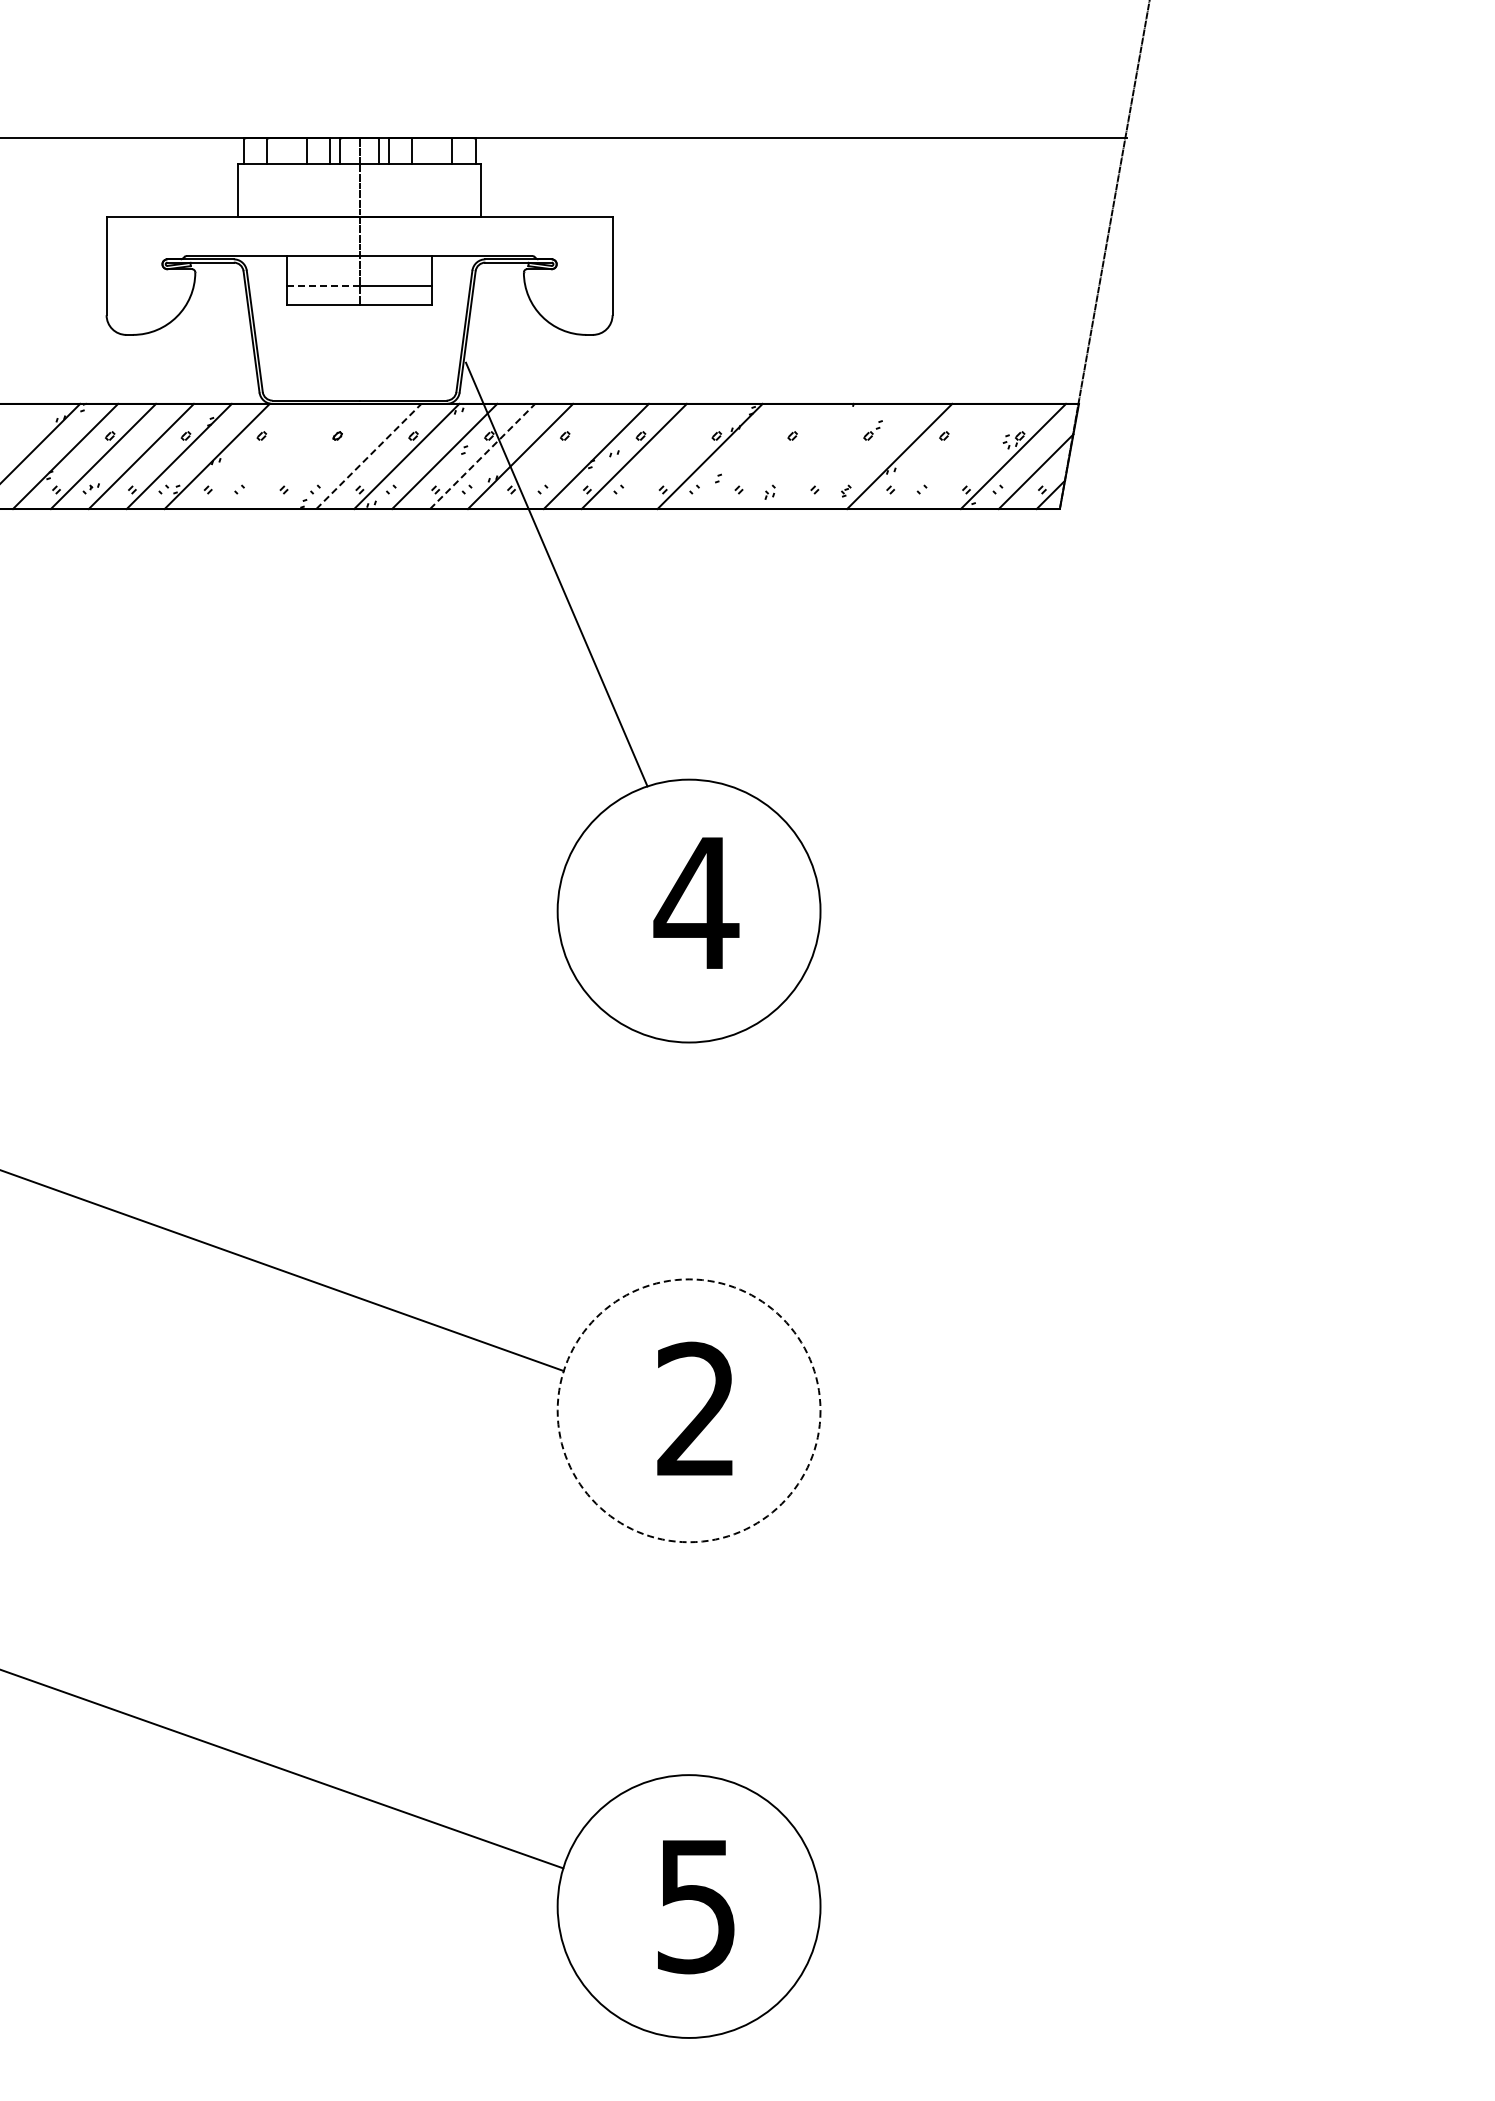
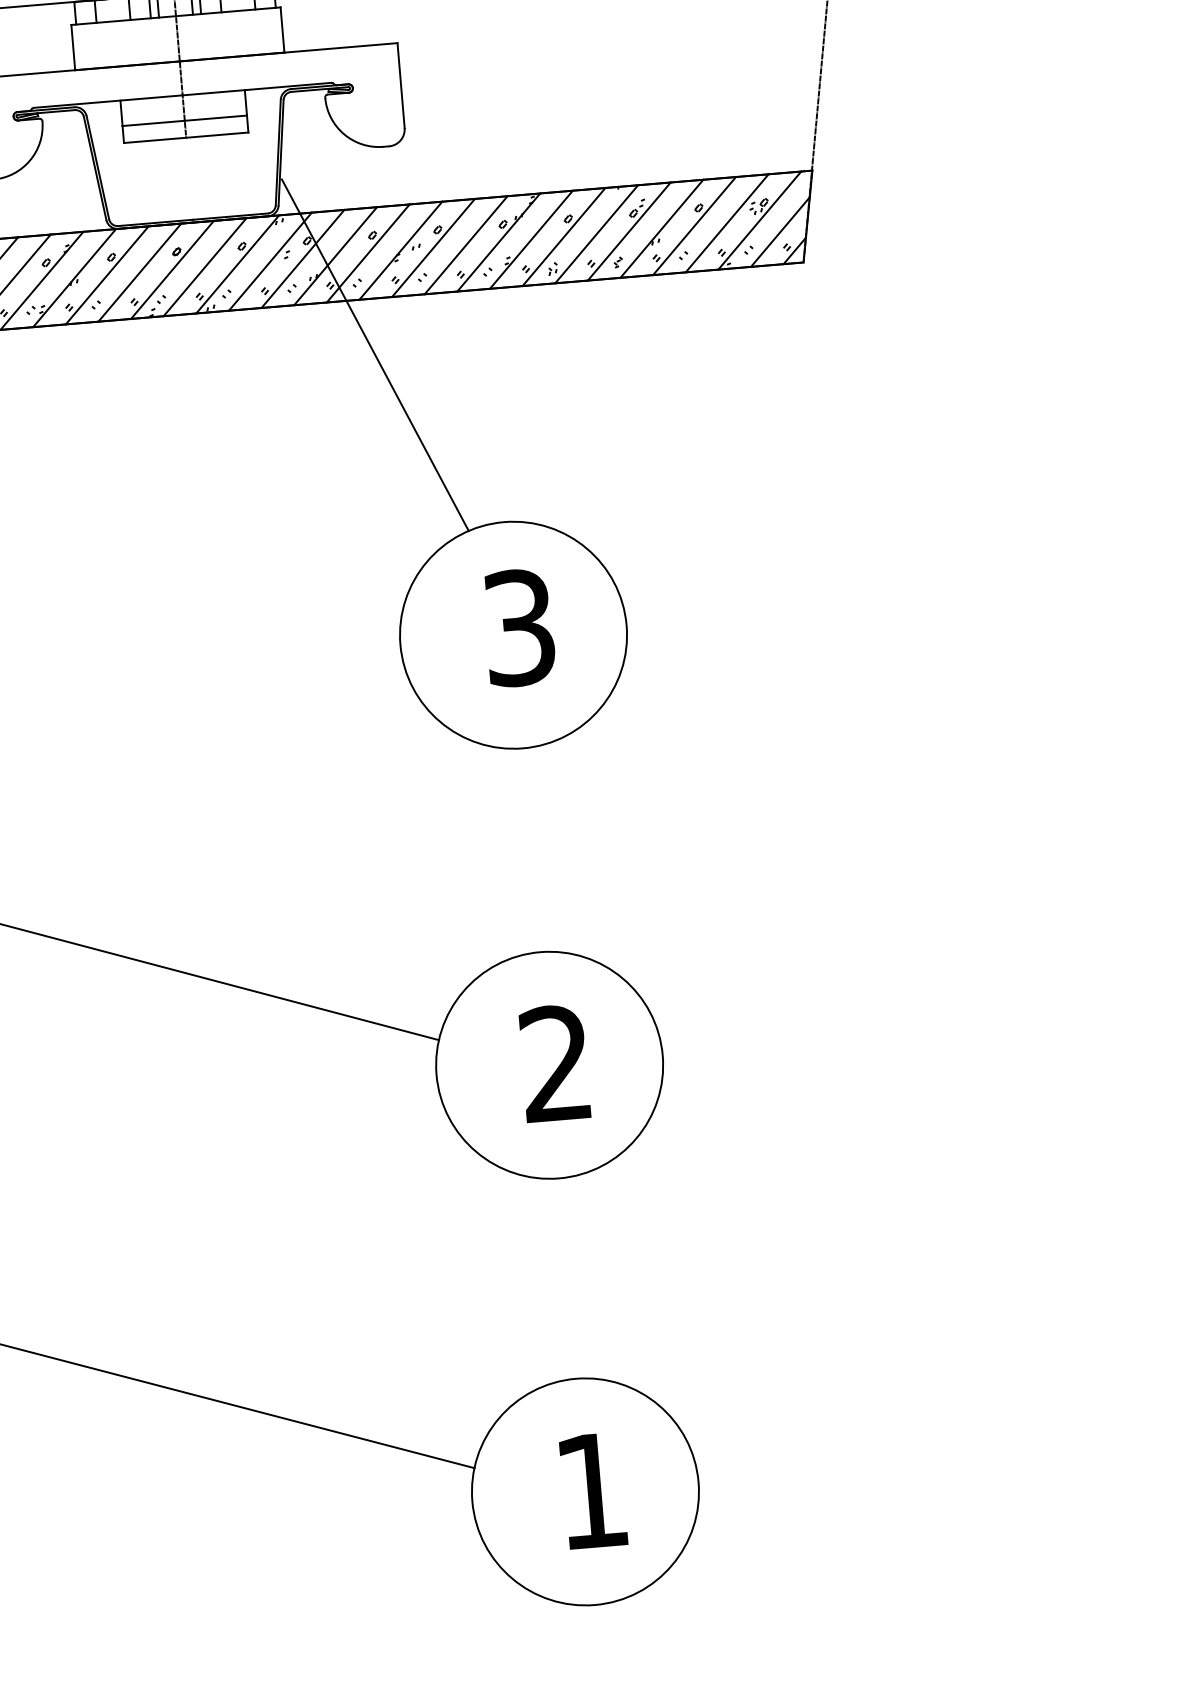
line: (323, 285) -> (153, 123), dashed -> solid
line: (254, 456) -> (106, 275), added
line: (292, 456) -> (139, 272), added
line: (330, 456) -> (172, 269), added
line: (369, 456) -> (205, 267), dashed -> solid
line: (482, 456) -> (302, 258), dashed -> solid
line: (558, 456) -> (368, 253), added
line: (671, 456) -> (465, 245), added
line: (747, 456) -> (530, 239), added
line: (785, 456) -> (563, 237), added
line: (823, 456) -> (596, 234), added
line: (861, 456) -> (629, 231), added
line: (937, 456) -> (694, 226), added
line: (975, 456) -> (727, 223), added
text: (696, 903) -> (519, 628), 4 -> 3
circle: (688, 1410) -> (549, 1065), dashed -> solid
text: (696, 1907) -> (591, 1492), 5 -> 1

